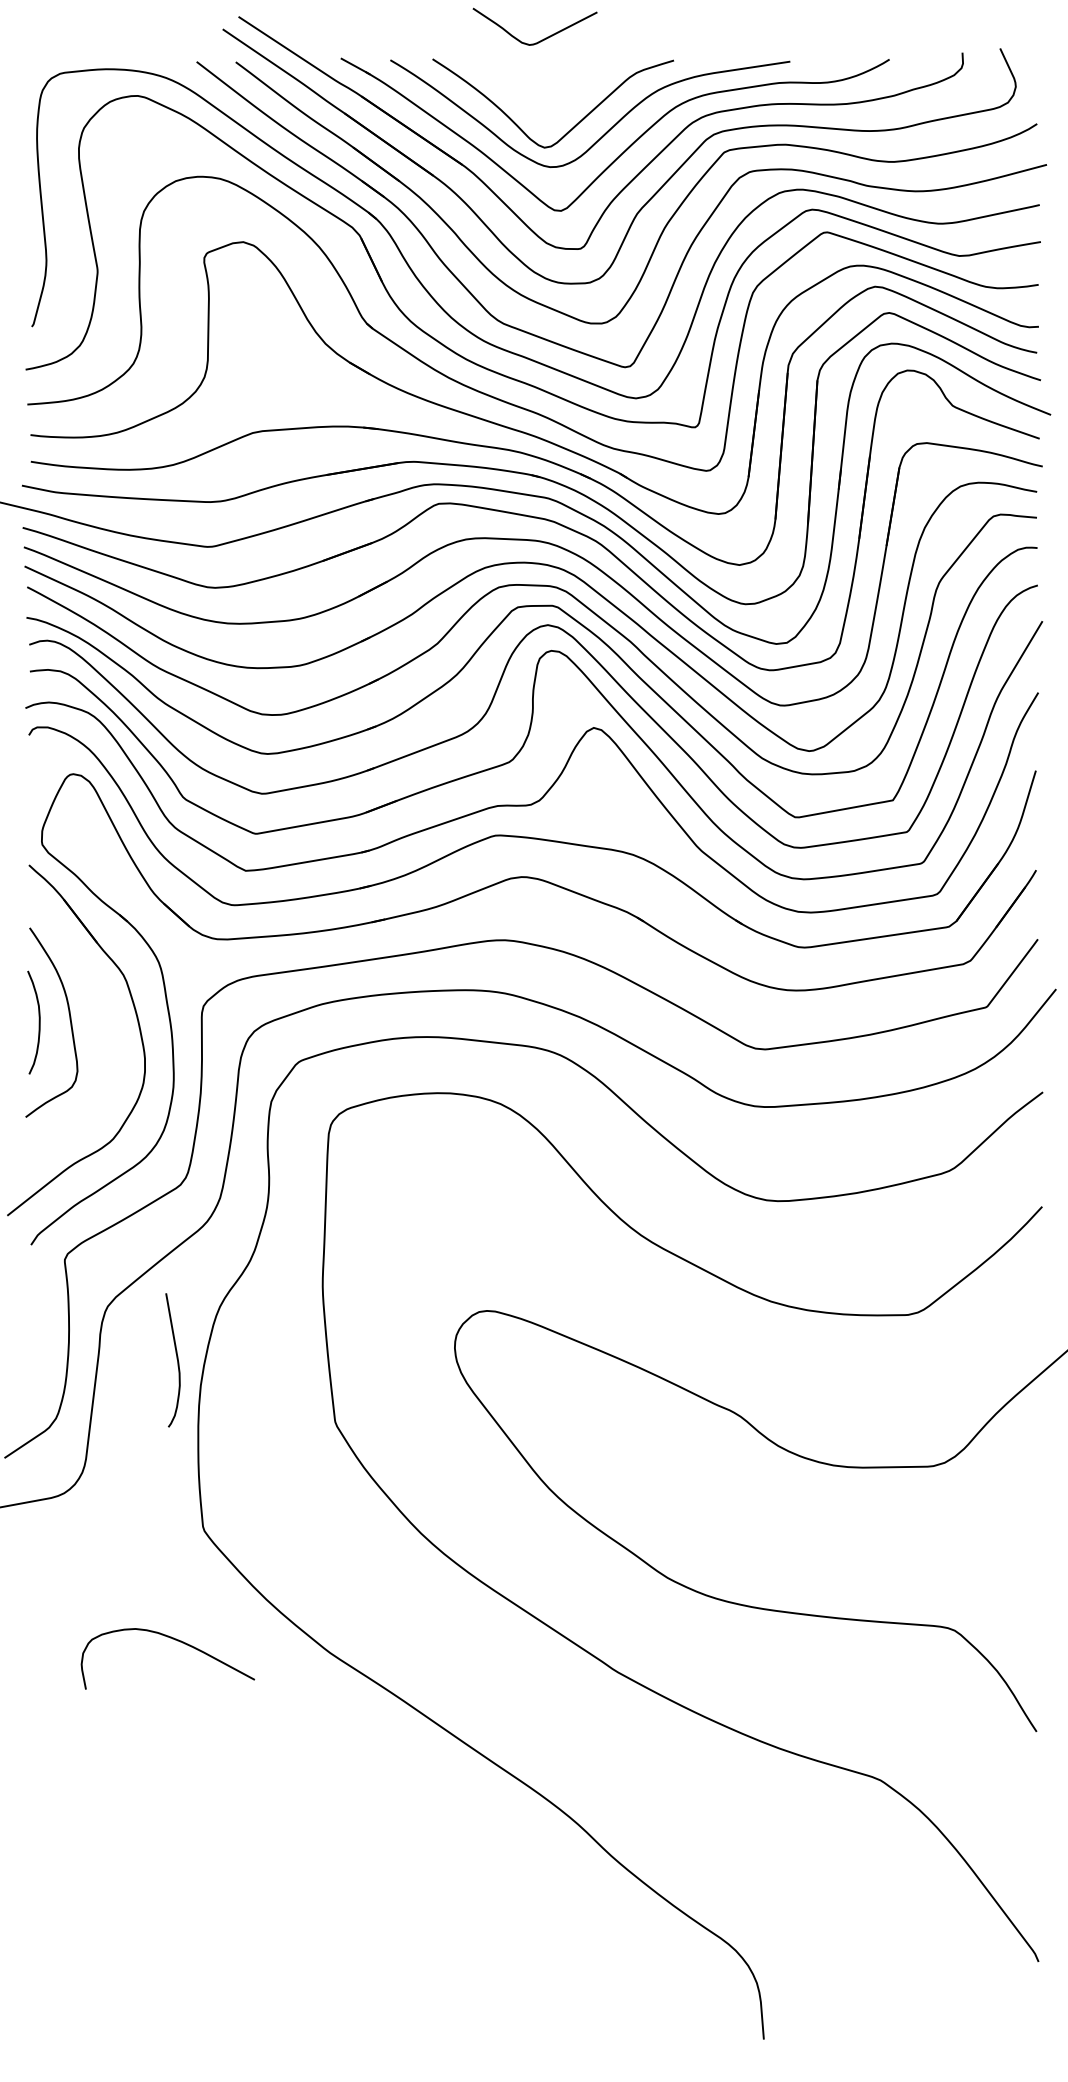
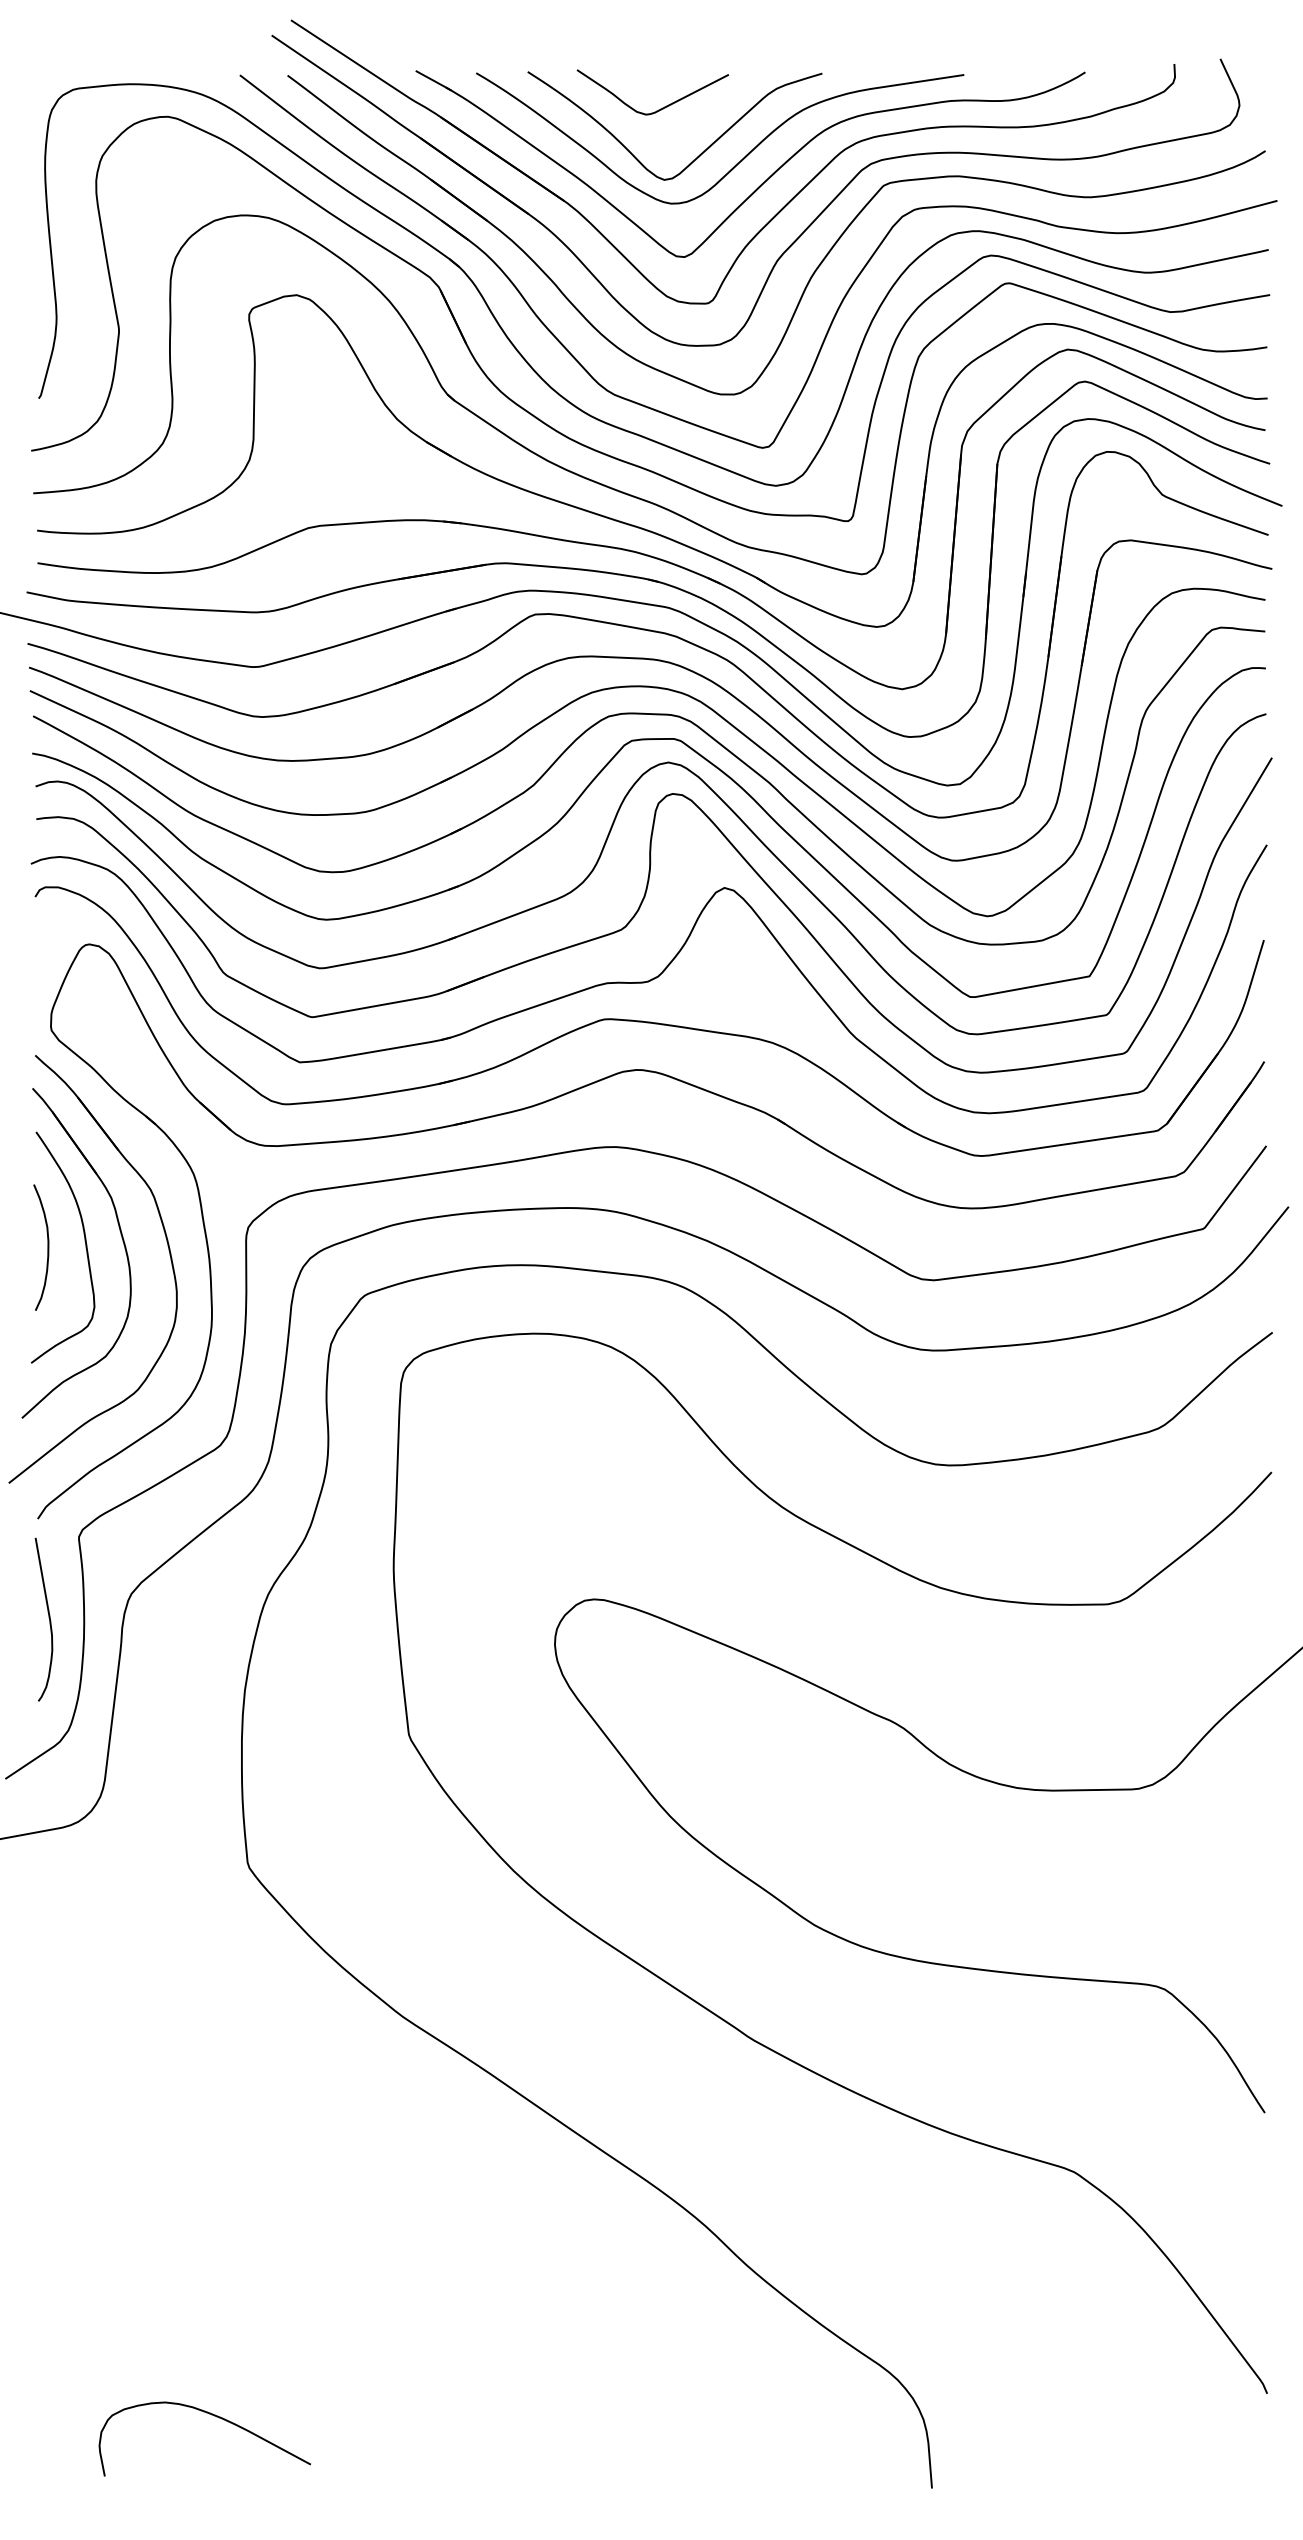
curve: (541, 39) -> (660, 108), moved
part: (99, 1015) -> (121, 1238), added
curve: (176, 1359) -> (48, 1618), moved
curve: (173, 1639) -> (211, 2415), moved

